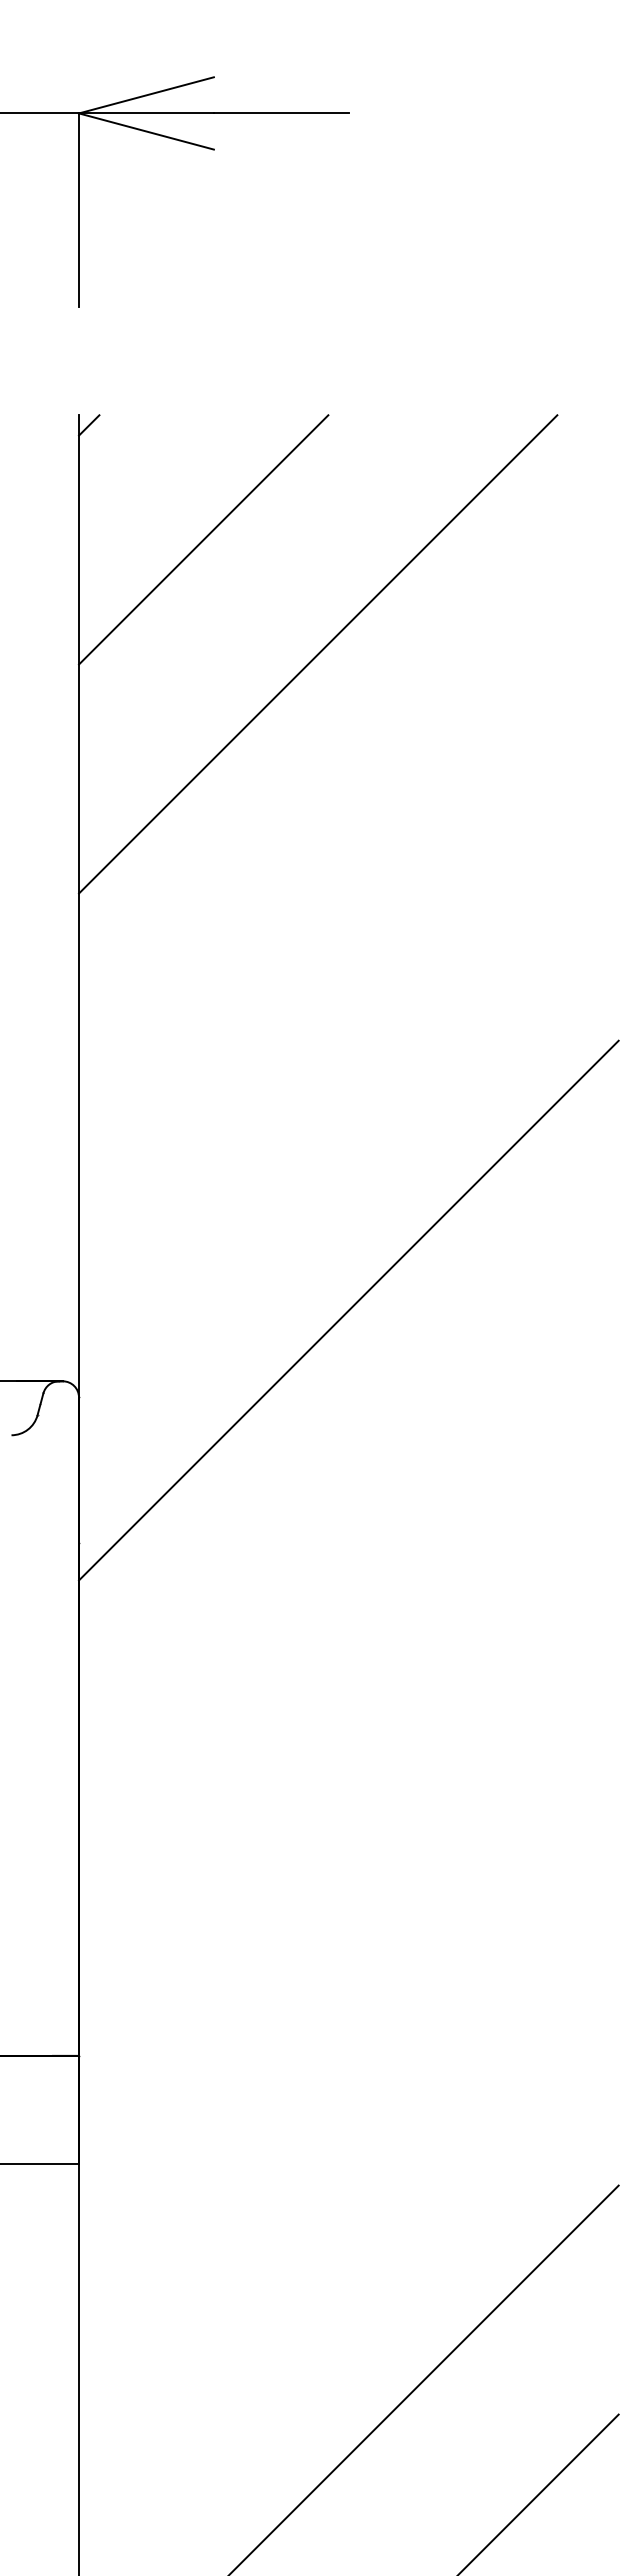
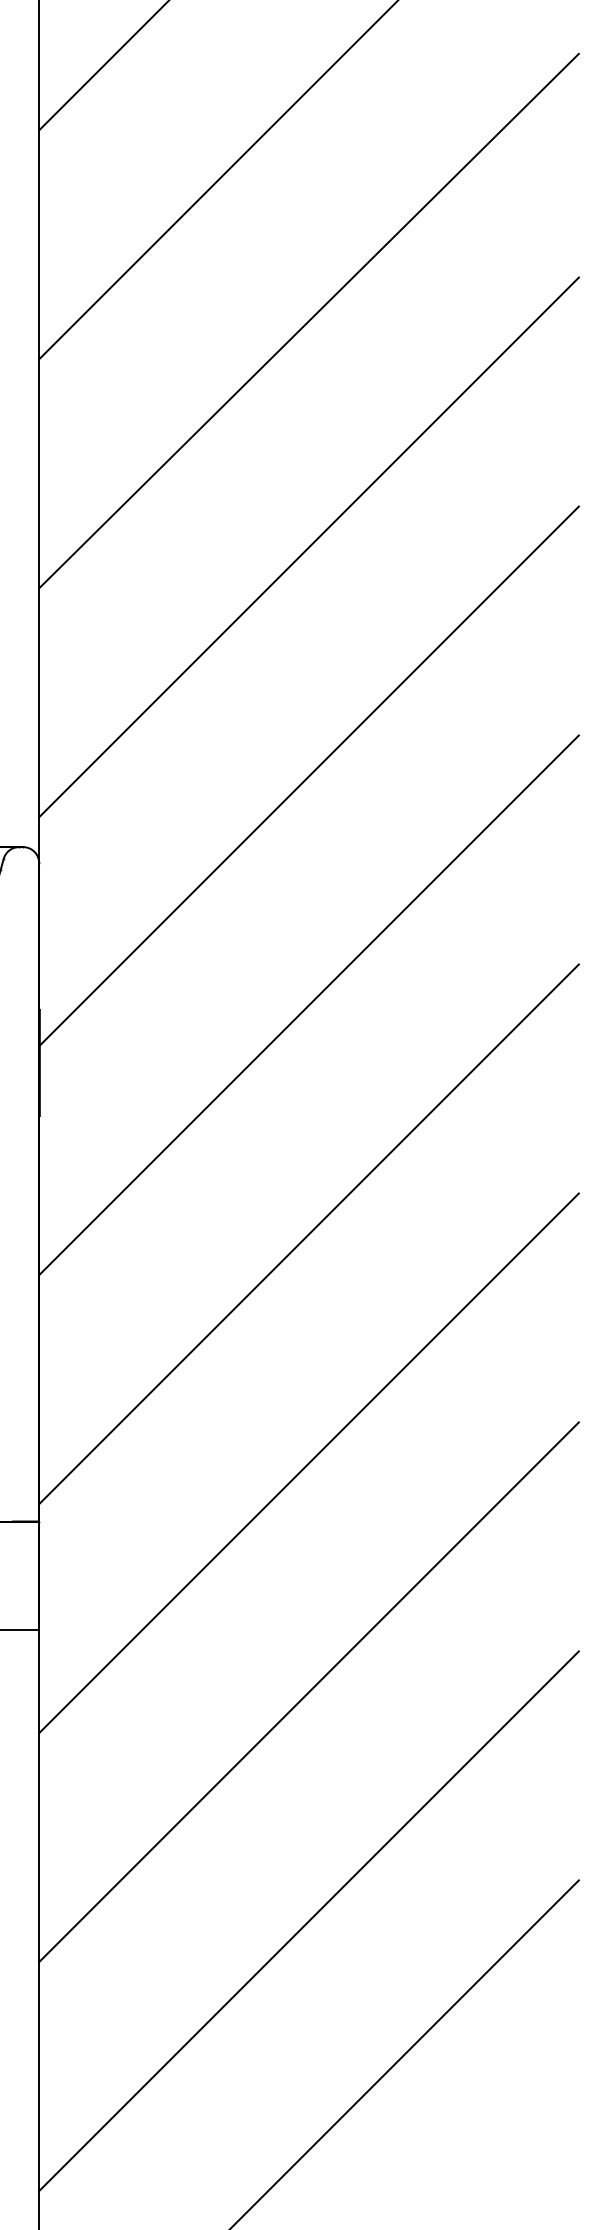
line: (348, 855) -> (308, 321), added
line: (348, 1081) -> (308, 547), added
line: (348, 1539) -> (308, 1005), added
line: (348, 1768) -> (308, 1234), added
line: (348, 1997) -> (308, 1463), added
line: (348, 2226) -> (308, 1692), added

